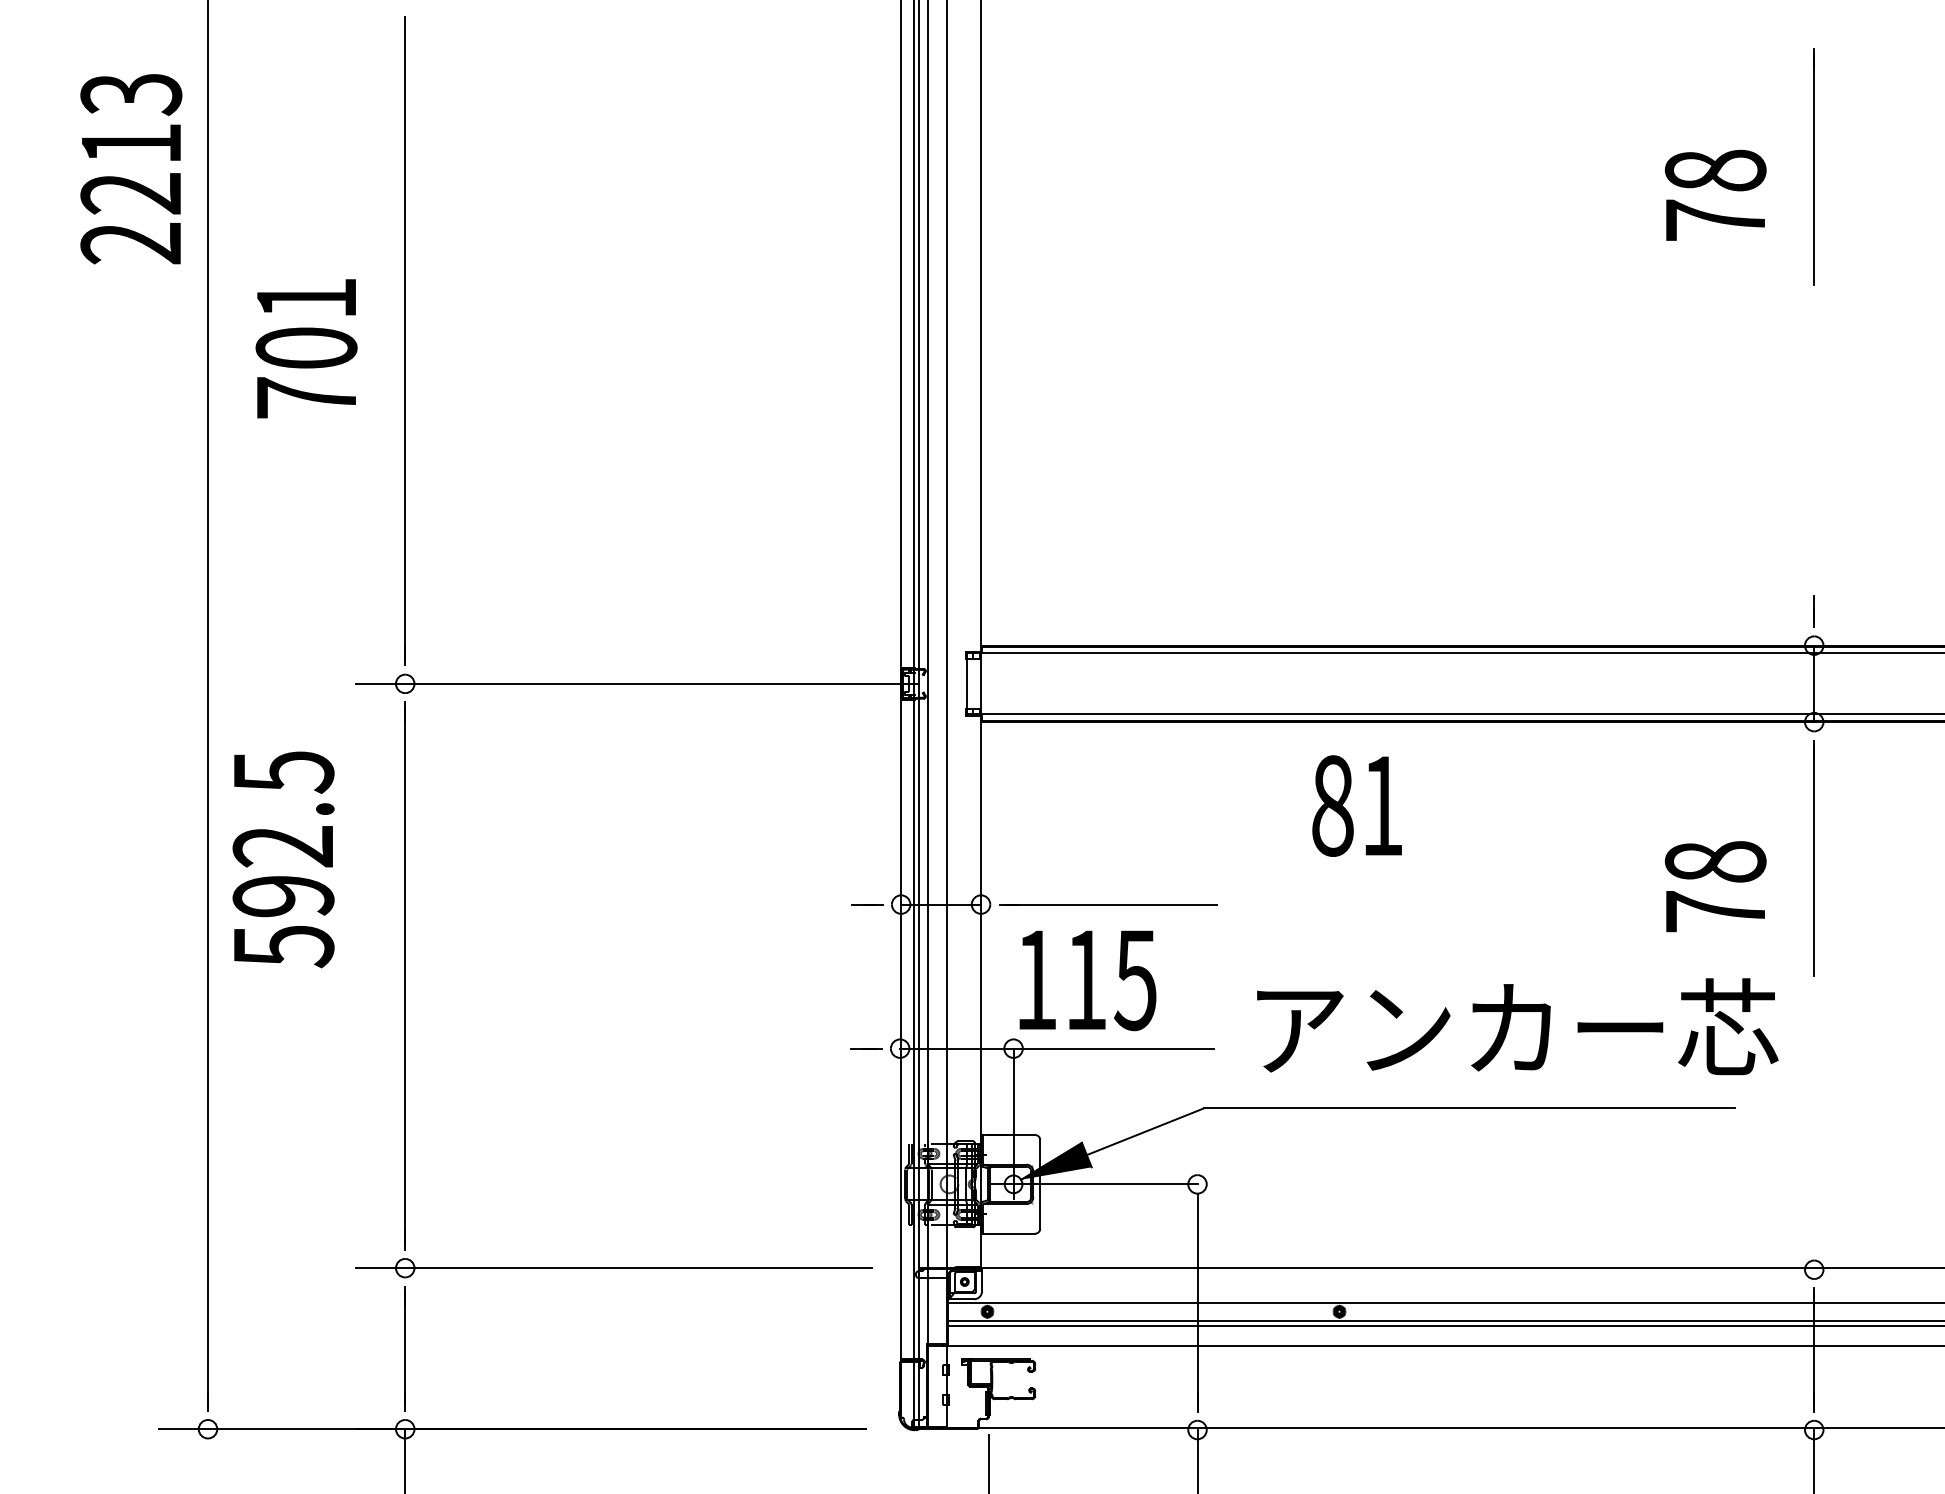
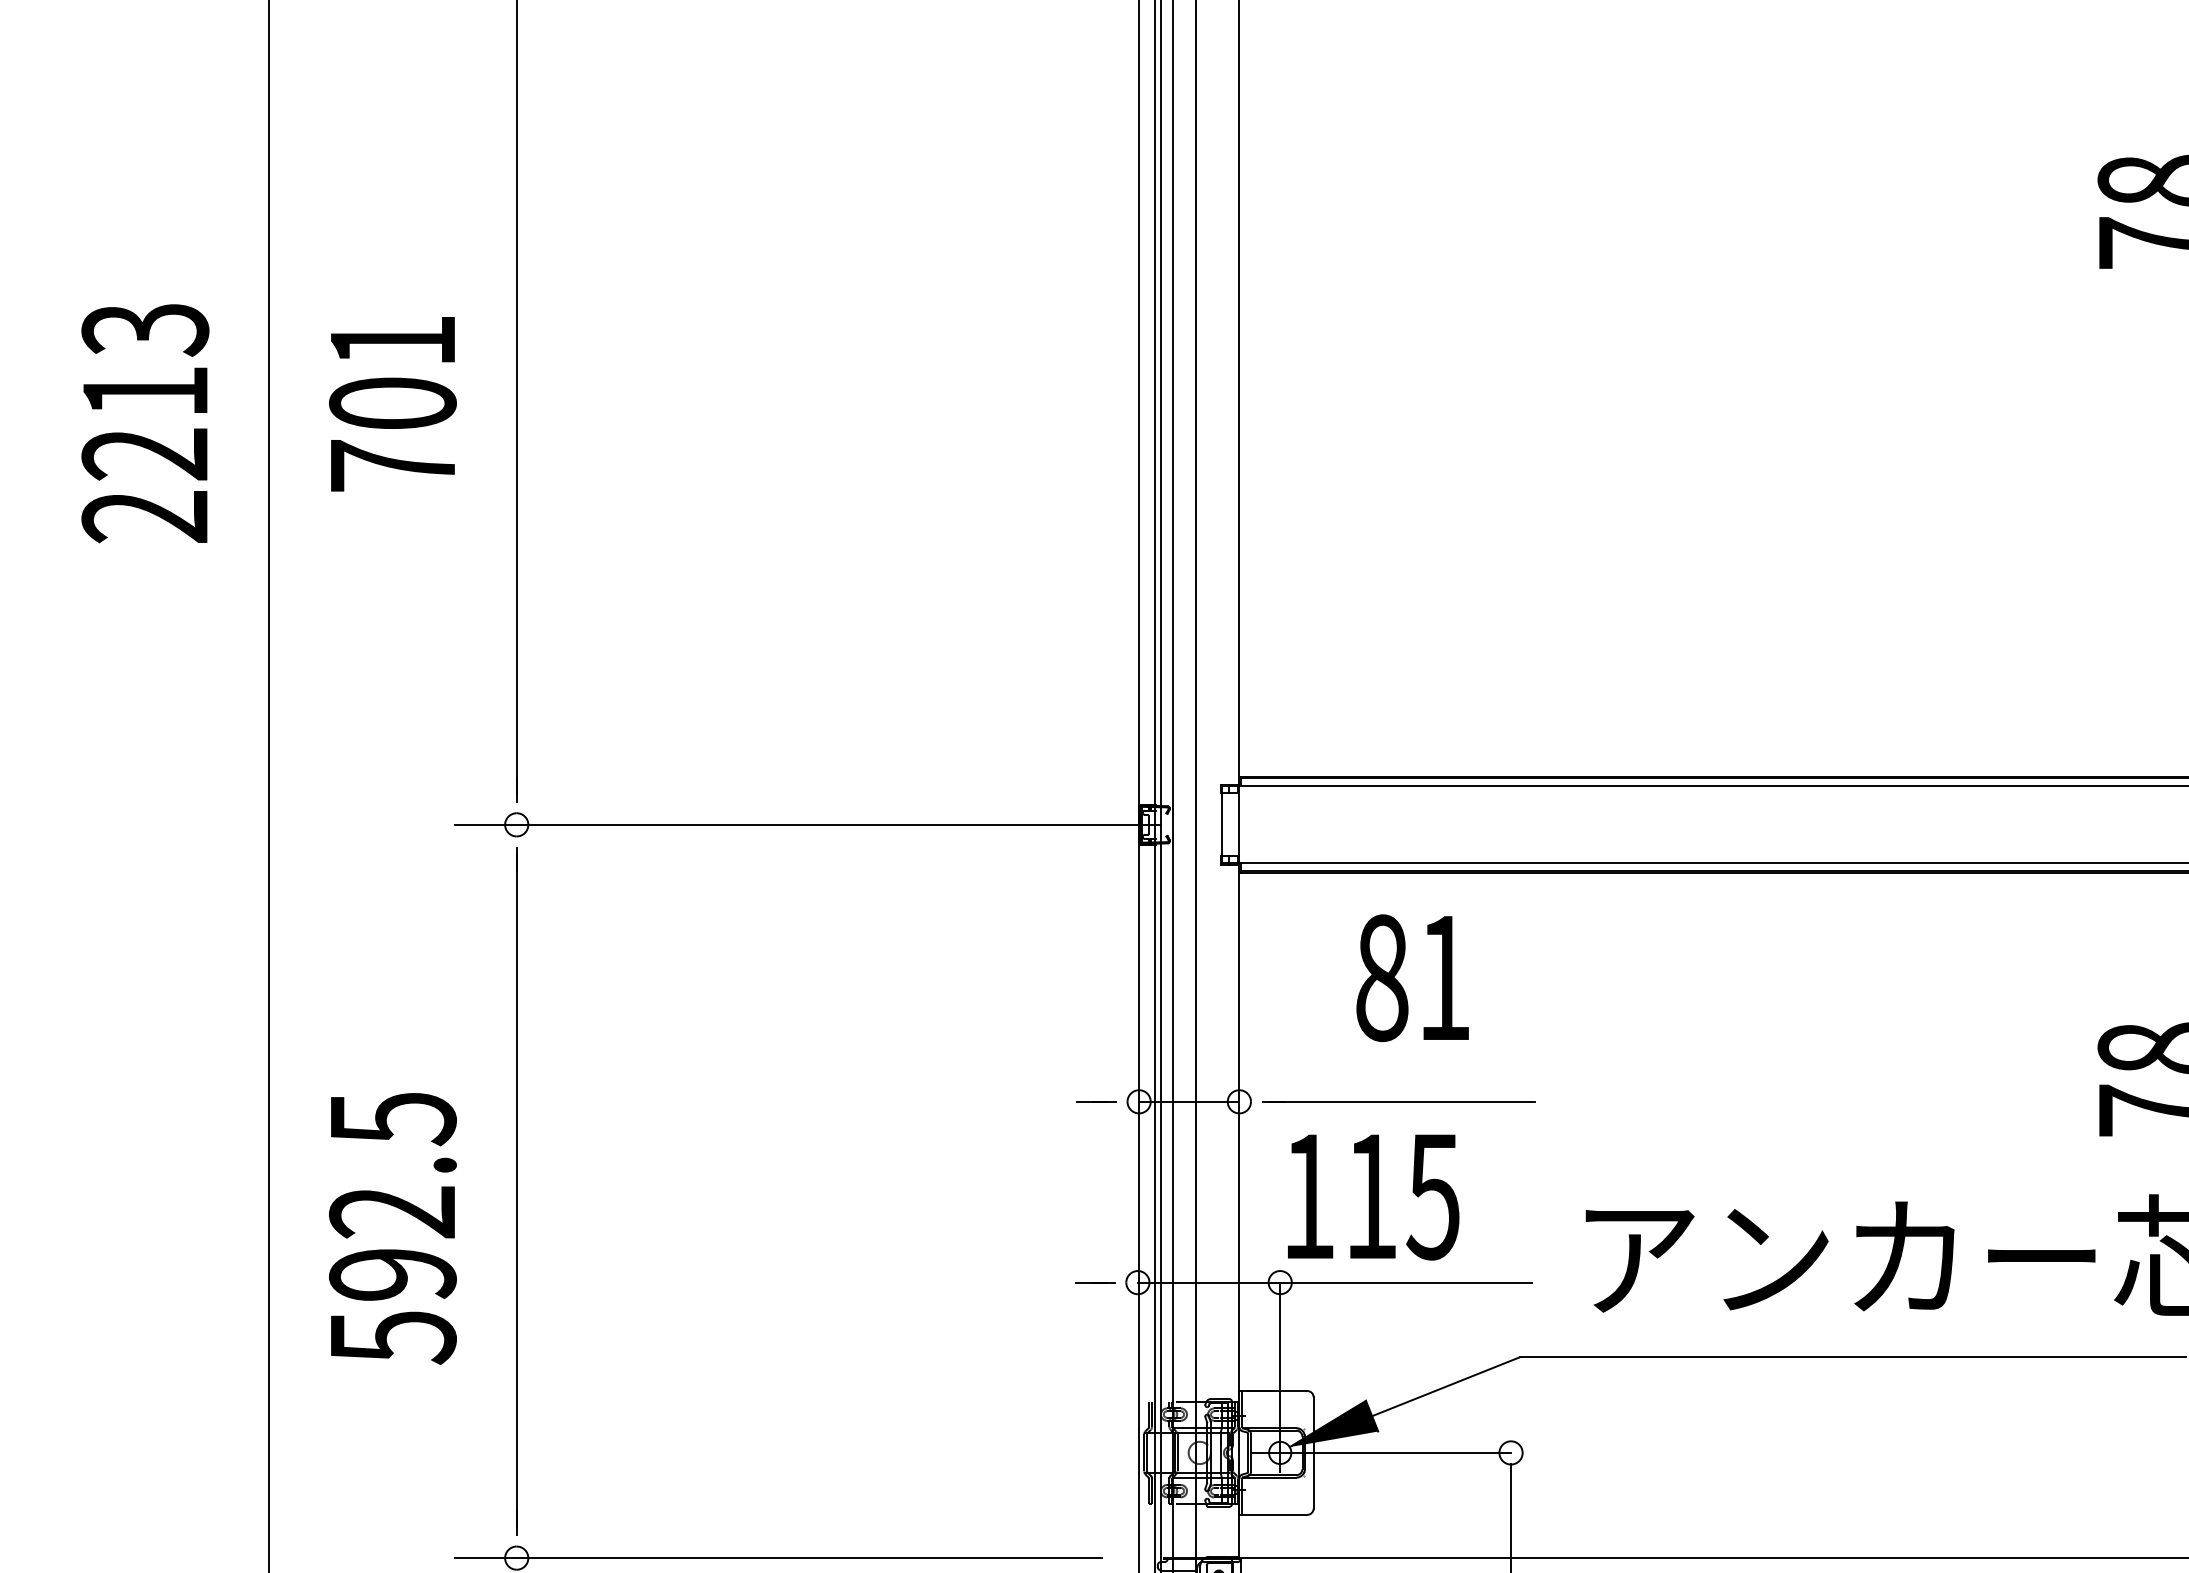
text: (131, 169) -> (145, 423), moved
text: (1356, 805) -> (1411, 977), moved
text: (283, 859) -> (392, 1228), moved

